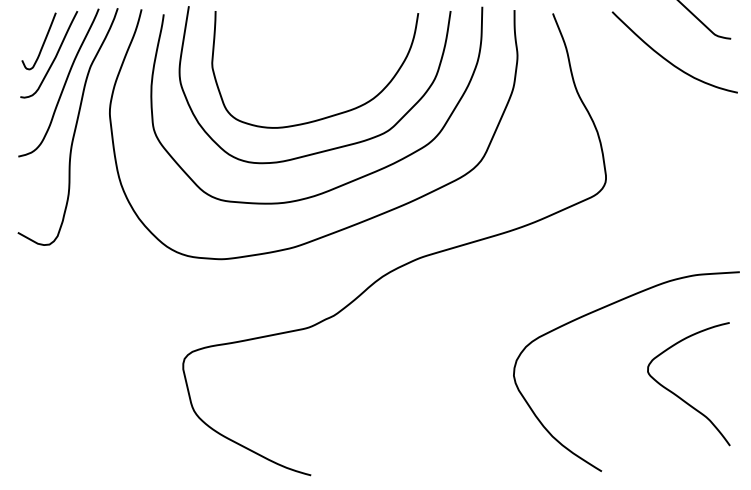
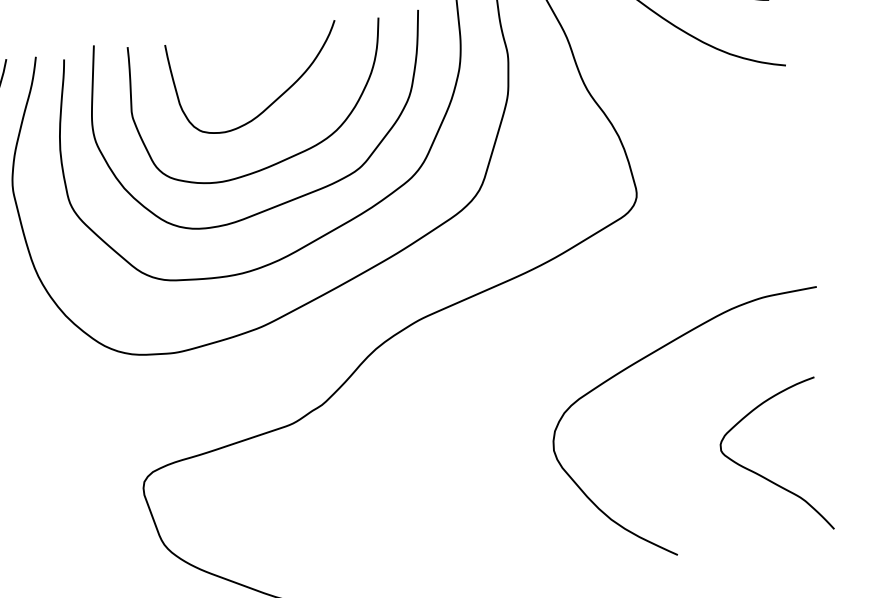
curve: (327, 67) -> (274, 99), added
curve: (678, 395) -> (762, 475), moved

